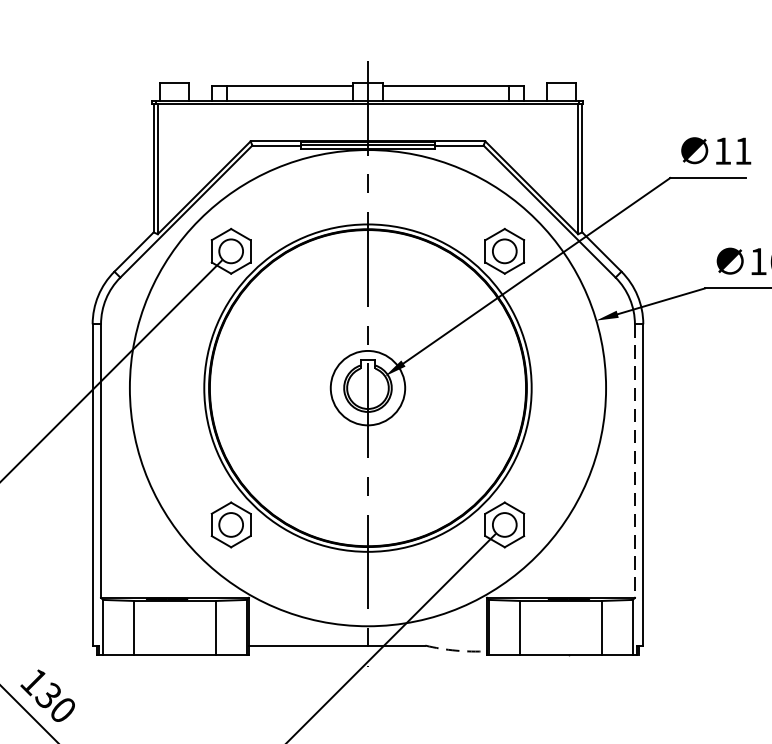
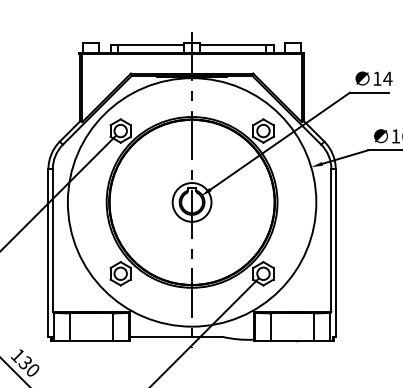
text: (742, 150) -> (387, 78), 11 -> 14
line: (635, 461) -> (331, 240), dashed -> solid
arc: (456, 650) -> (238, 339), dashed -> solid

